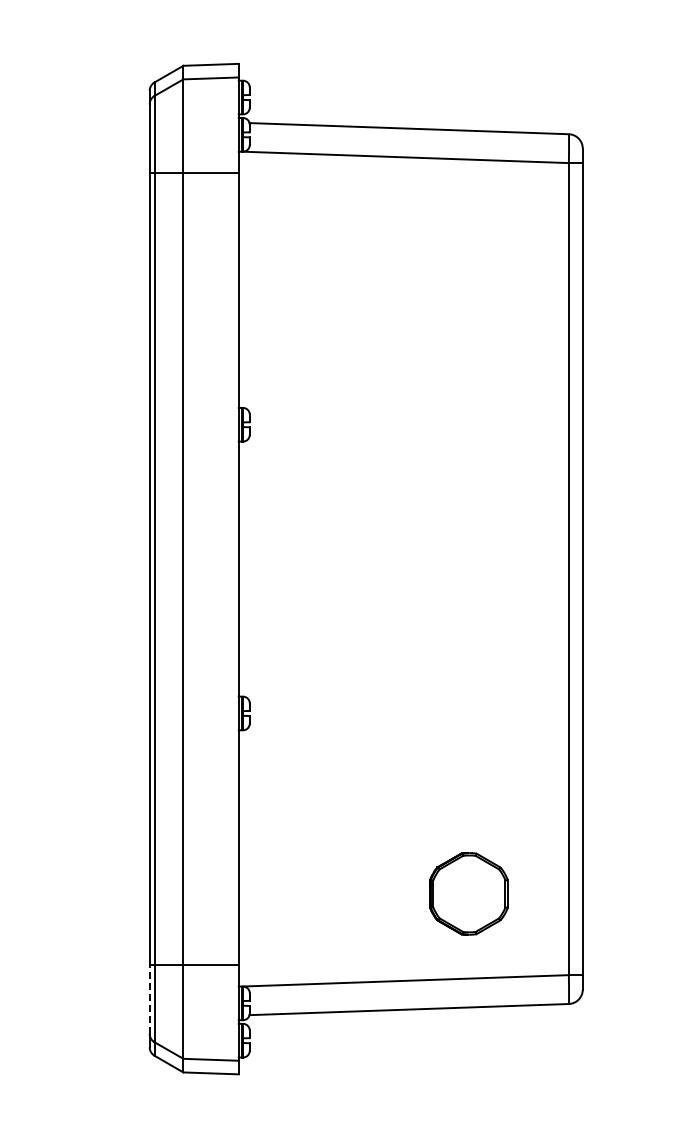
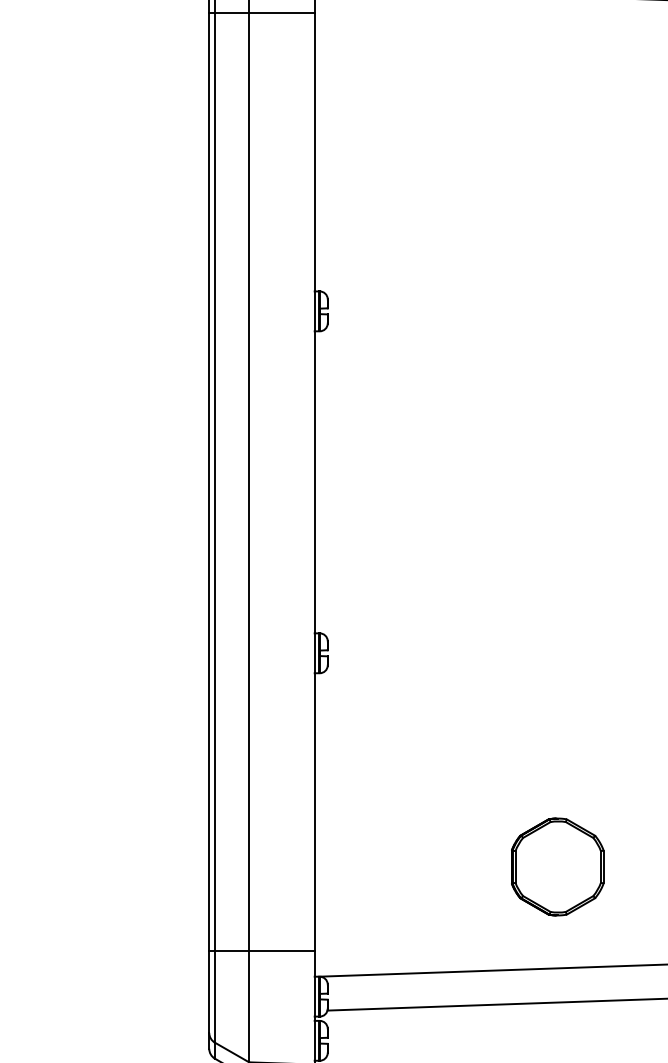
part: (468, 893) -> (557, 866), moved
line: (149, 999) -> (208, 992), dashed -> solid

